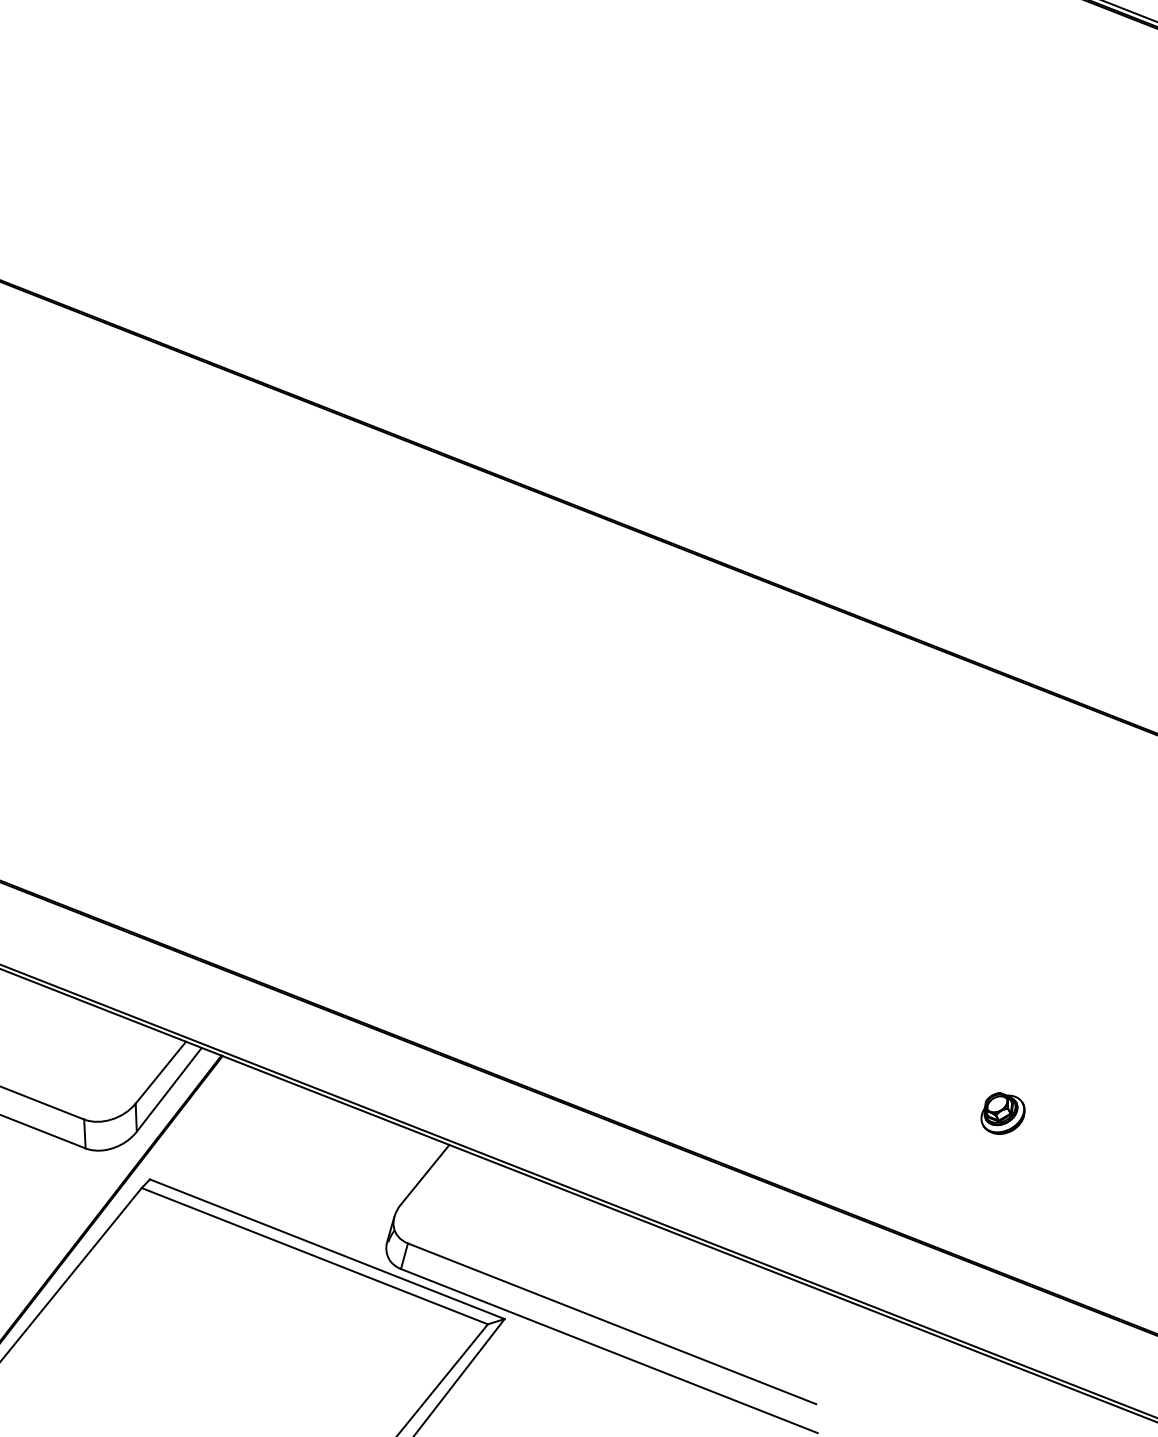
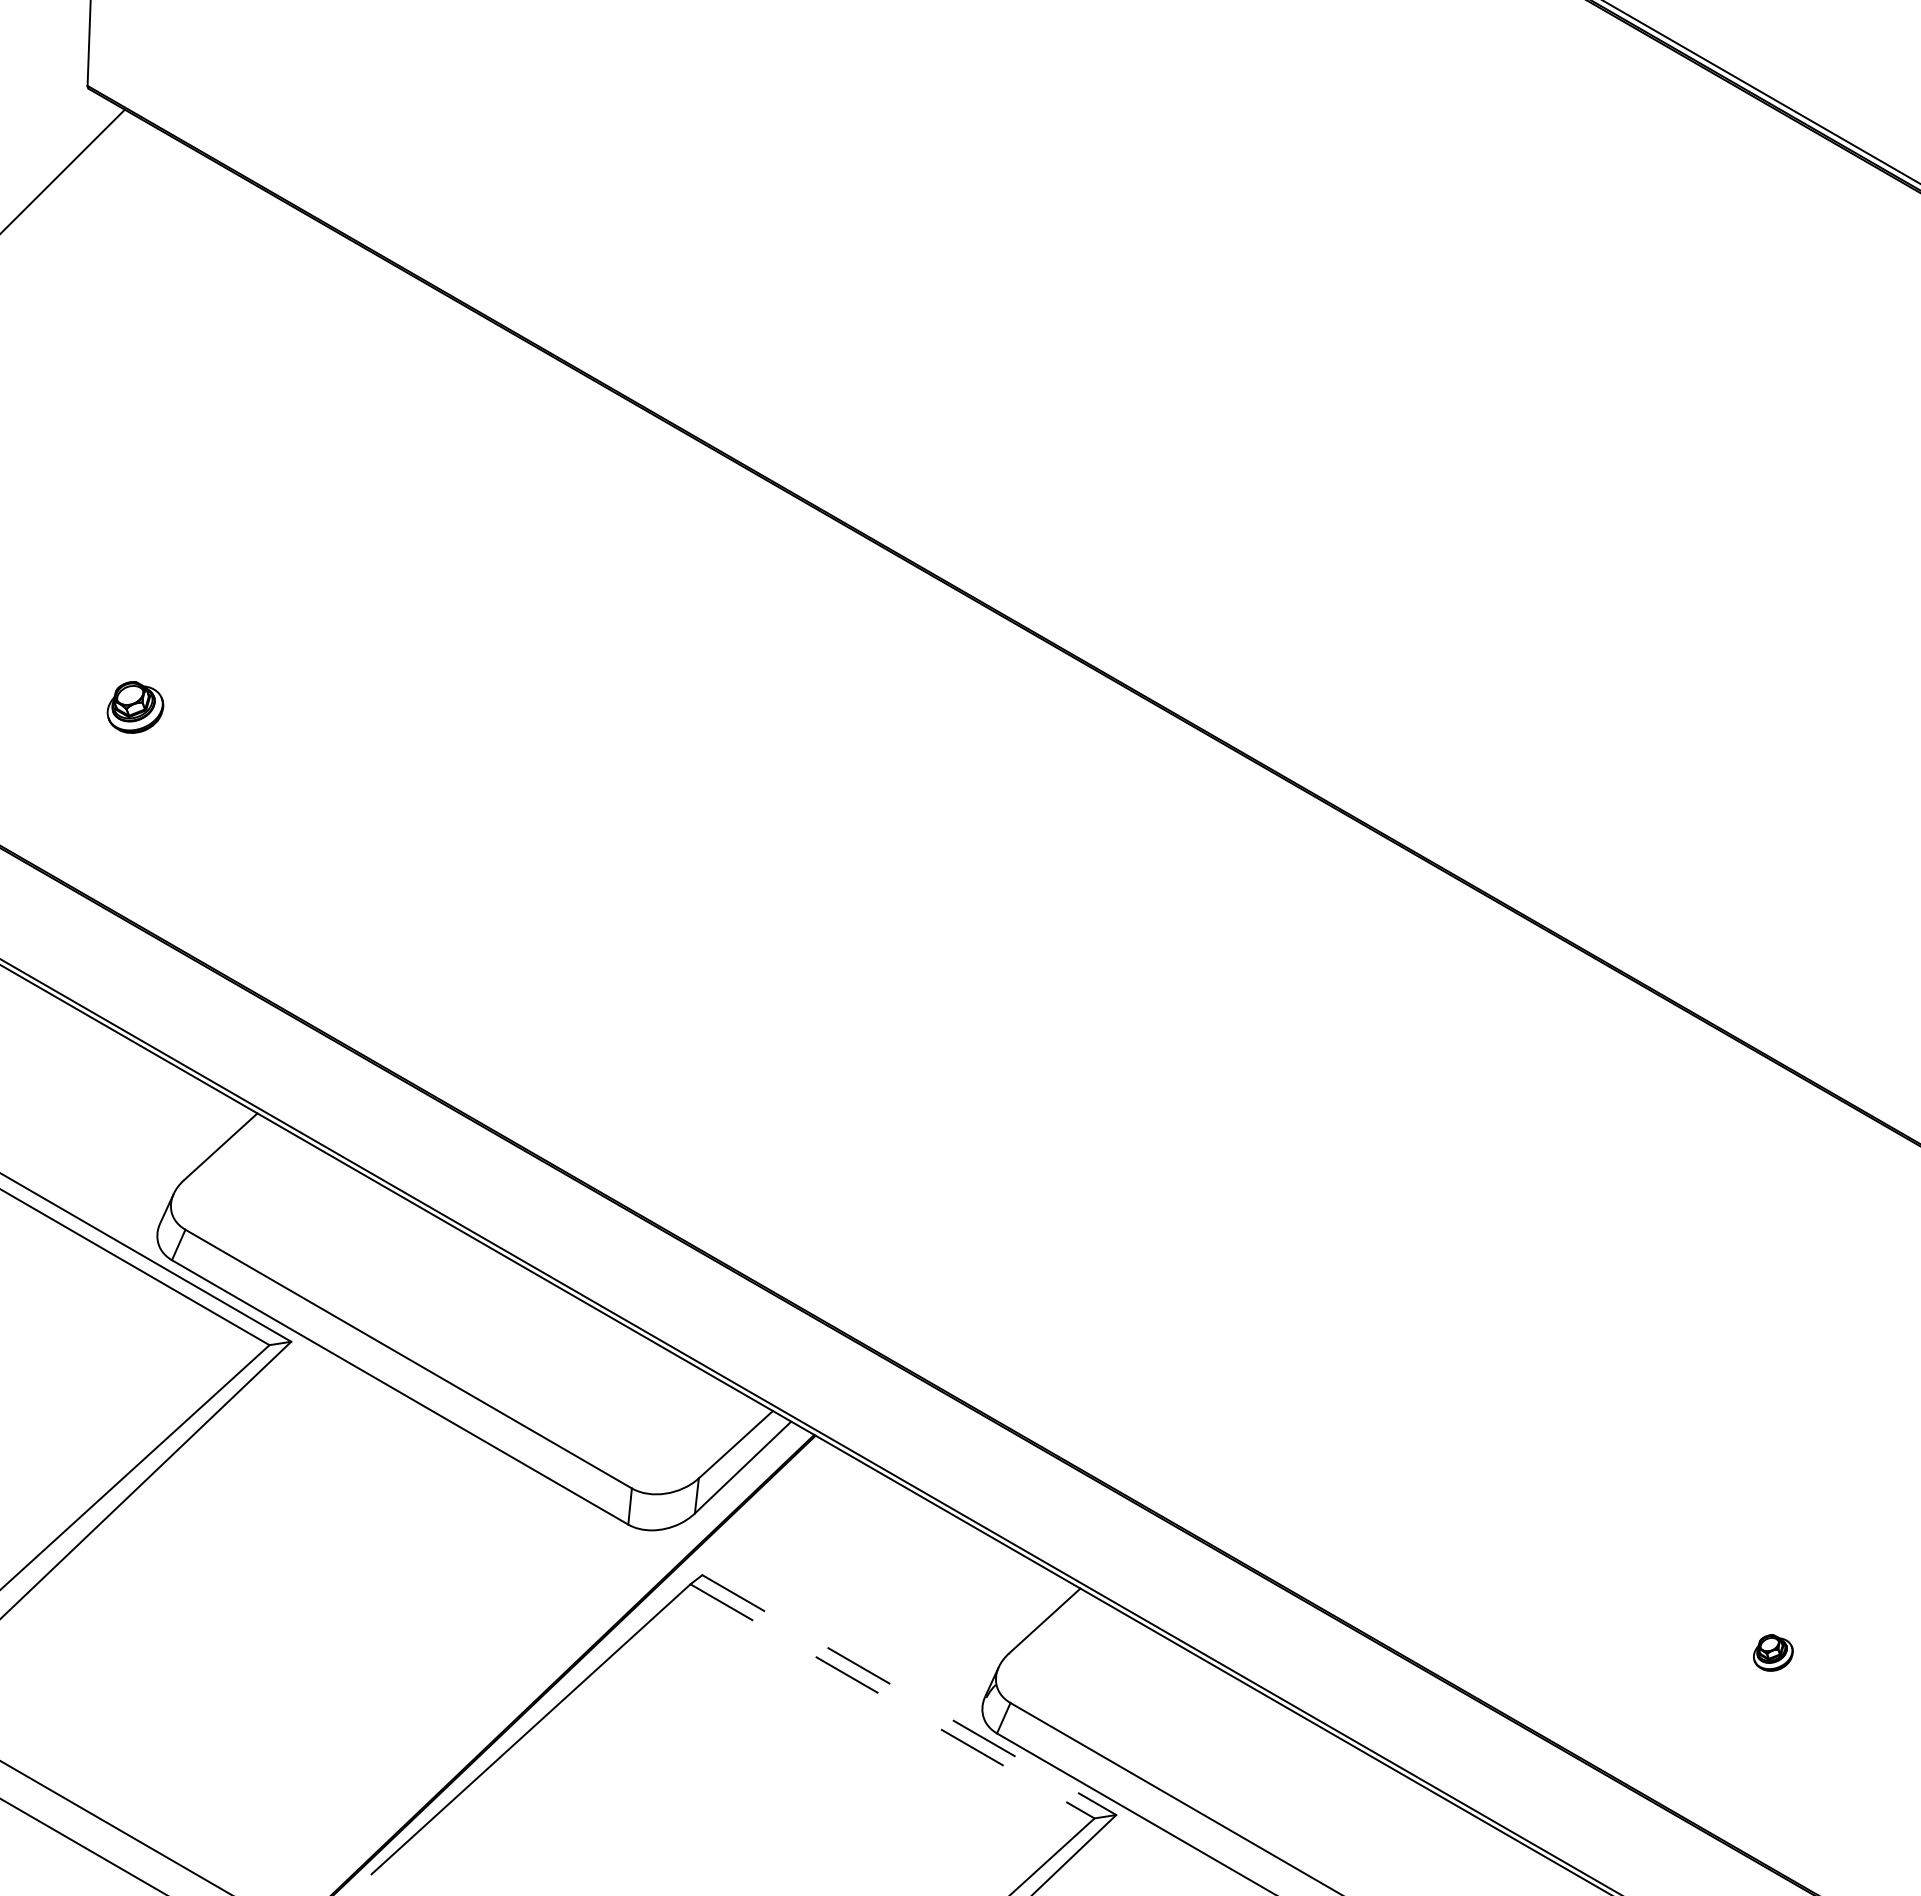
part: (1002, 1112) -> (1773, 1652), size x0.7
line: (327, 1249) -> (909, 1695), solid -> dashed
line: (314, 1256) -> (892, 1701), solid -> dashed

